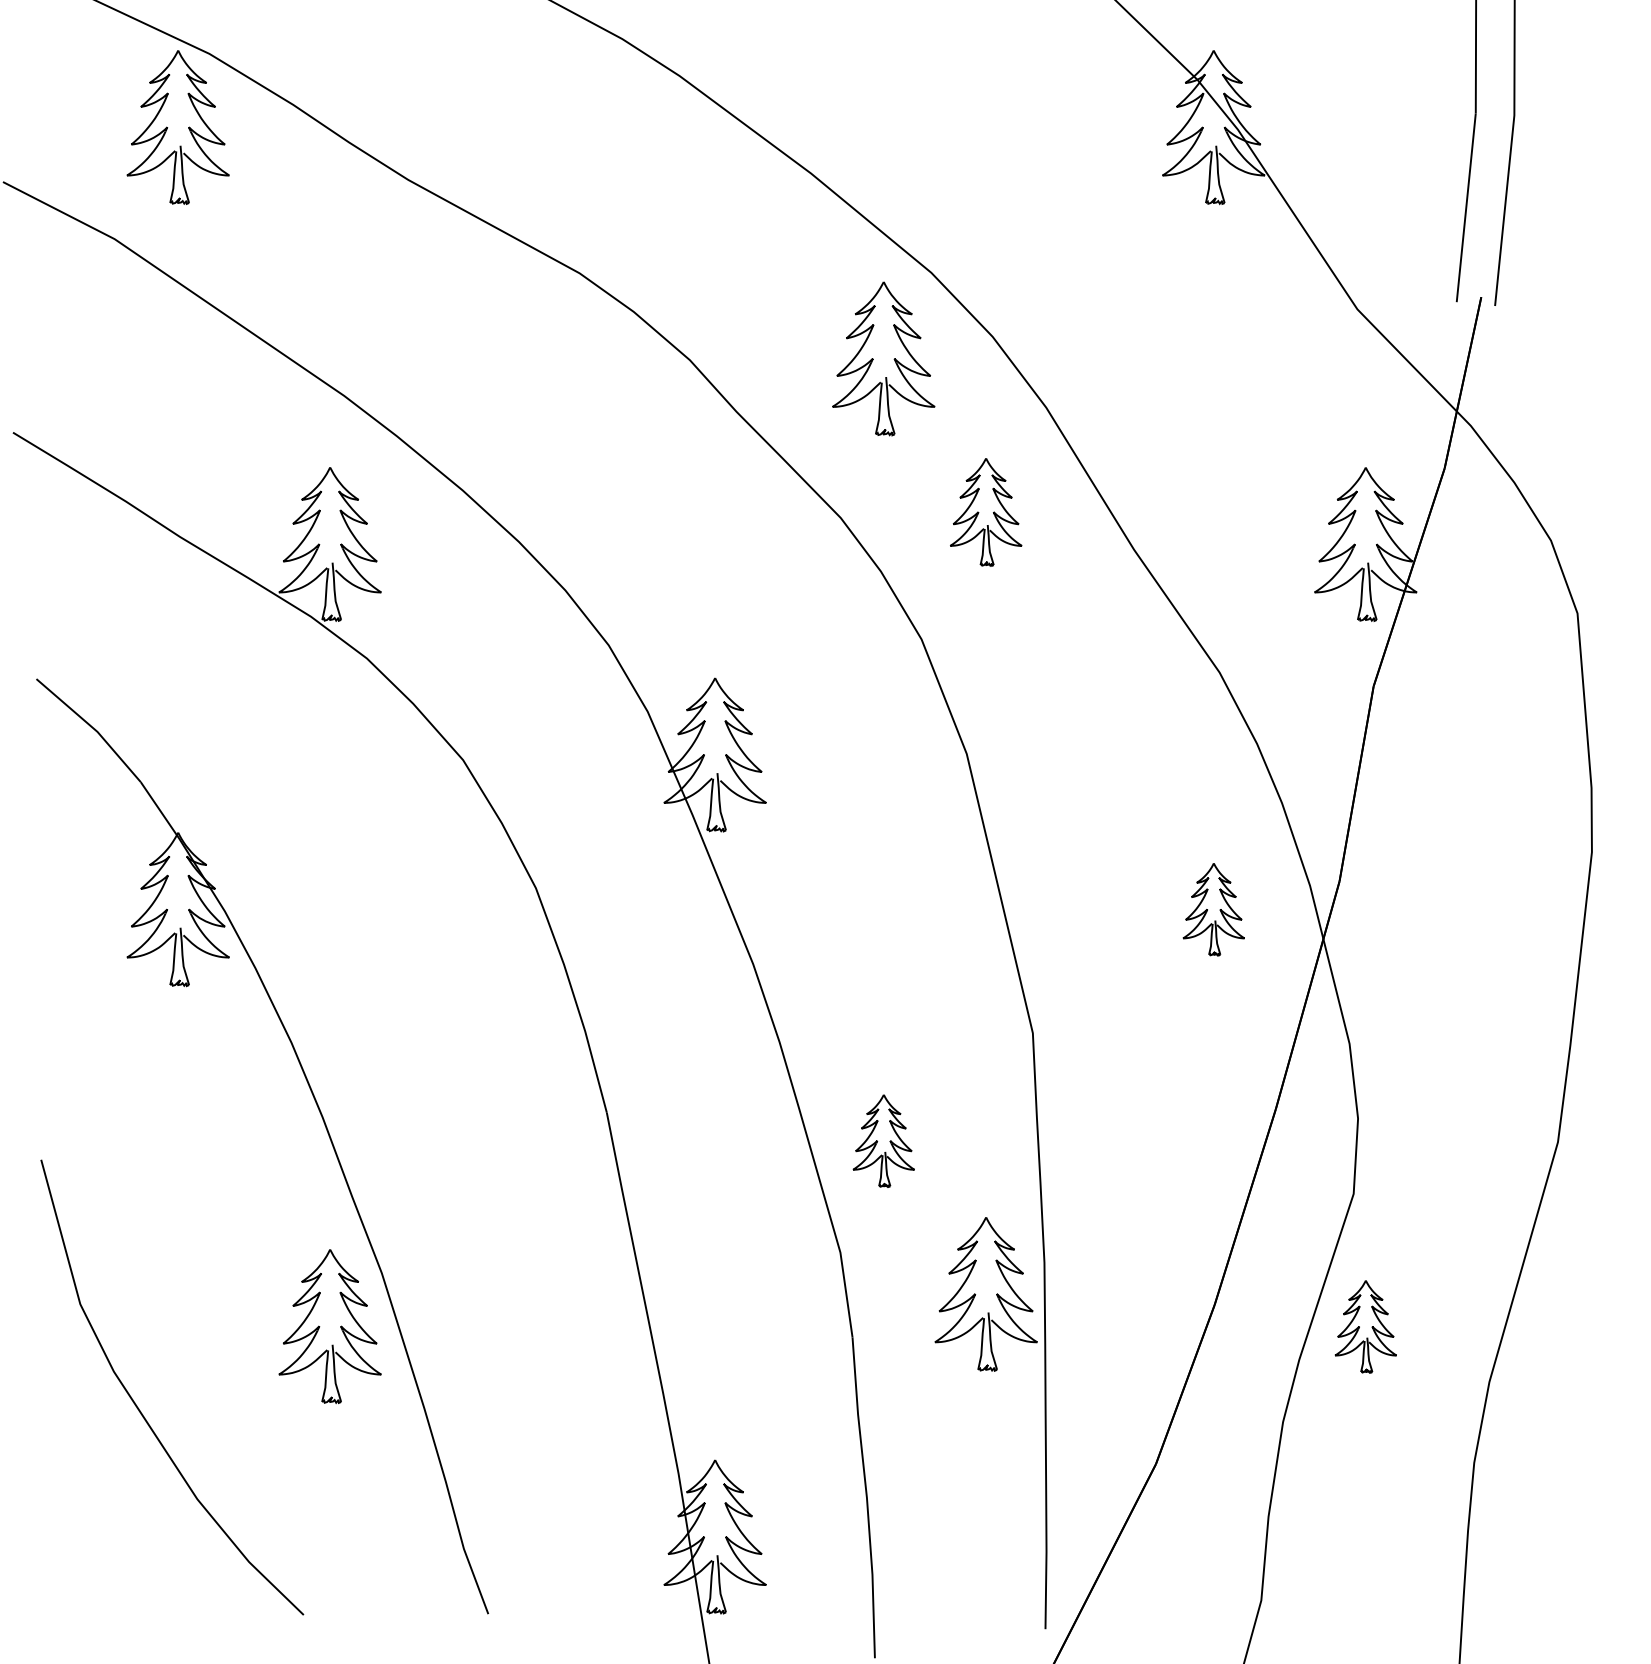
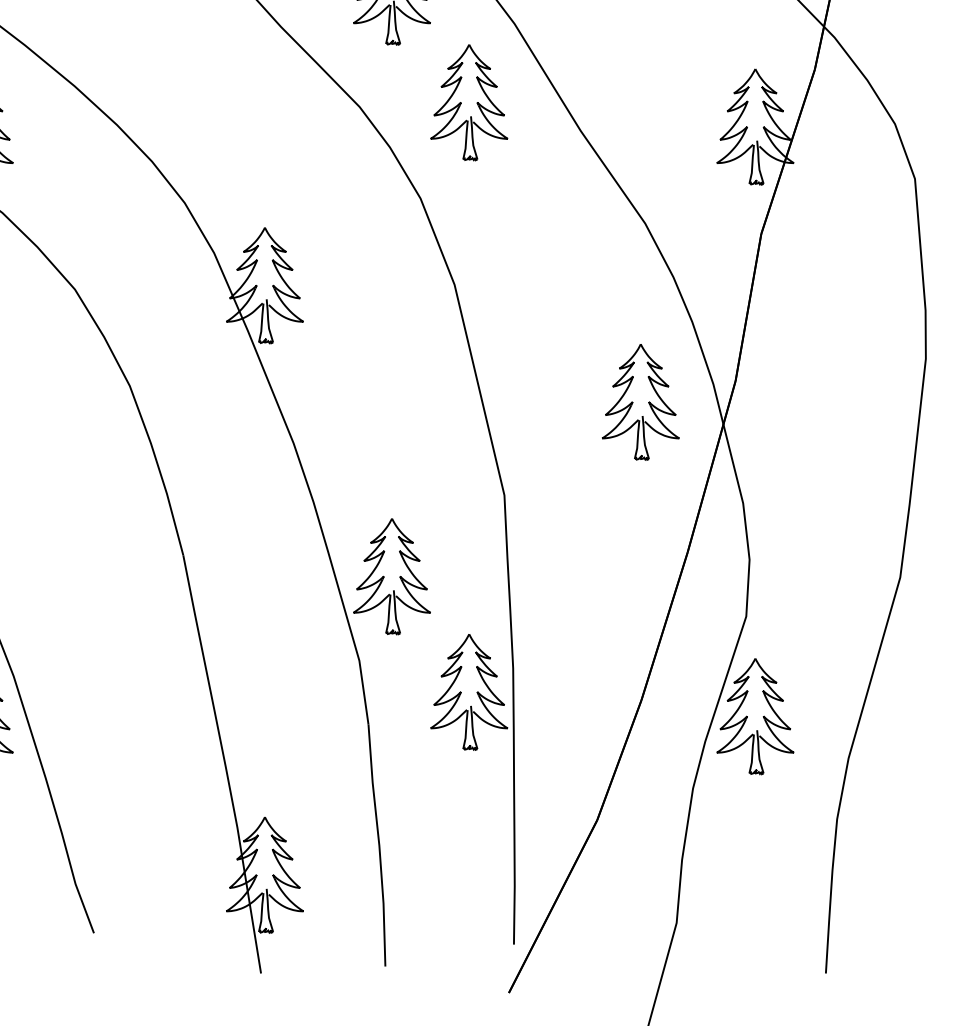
part: (985, 512) -> (468, 102), size x1.43
part: (1213, 909) -> (640, 402), size x1.67
part: (883, 1140) -> (391, 576), size x1.67
part: (1365, 1326) -> (755, 716), size x1.67

